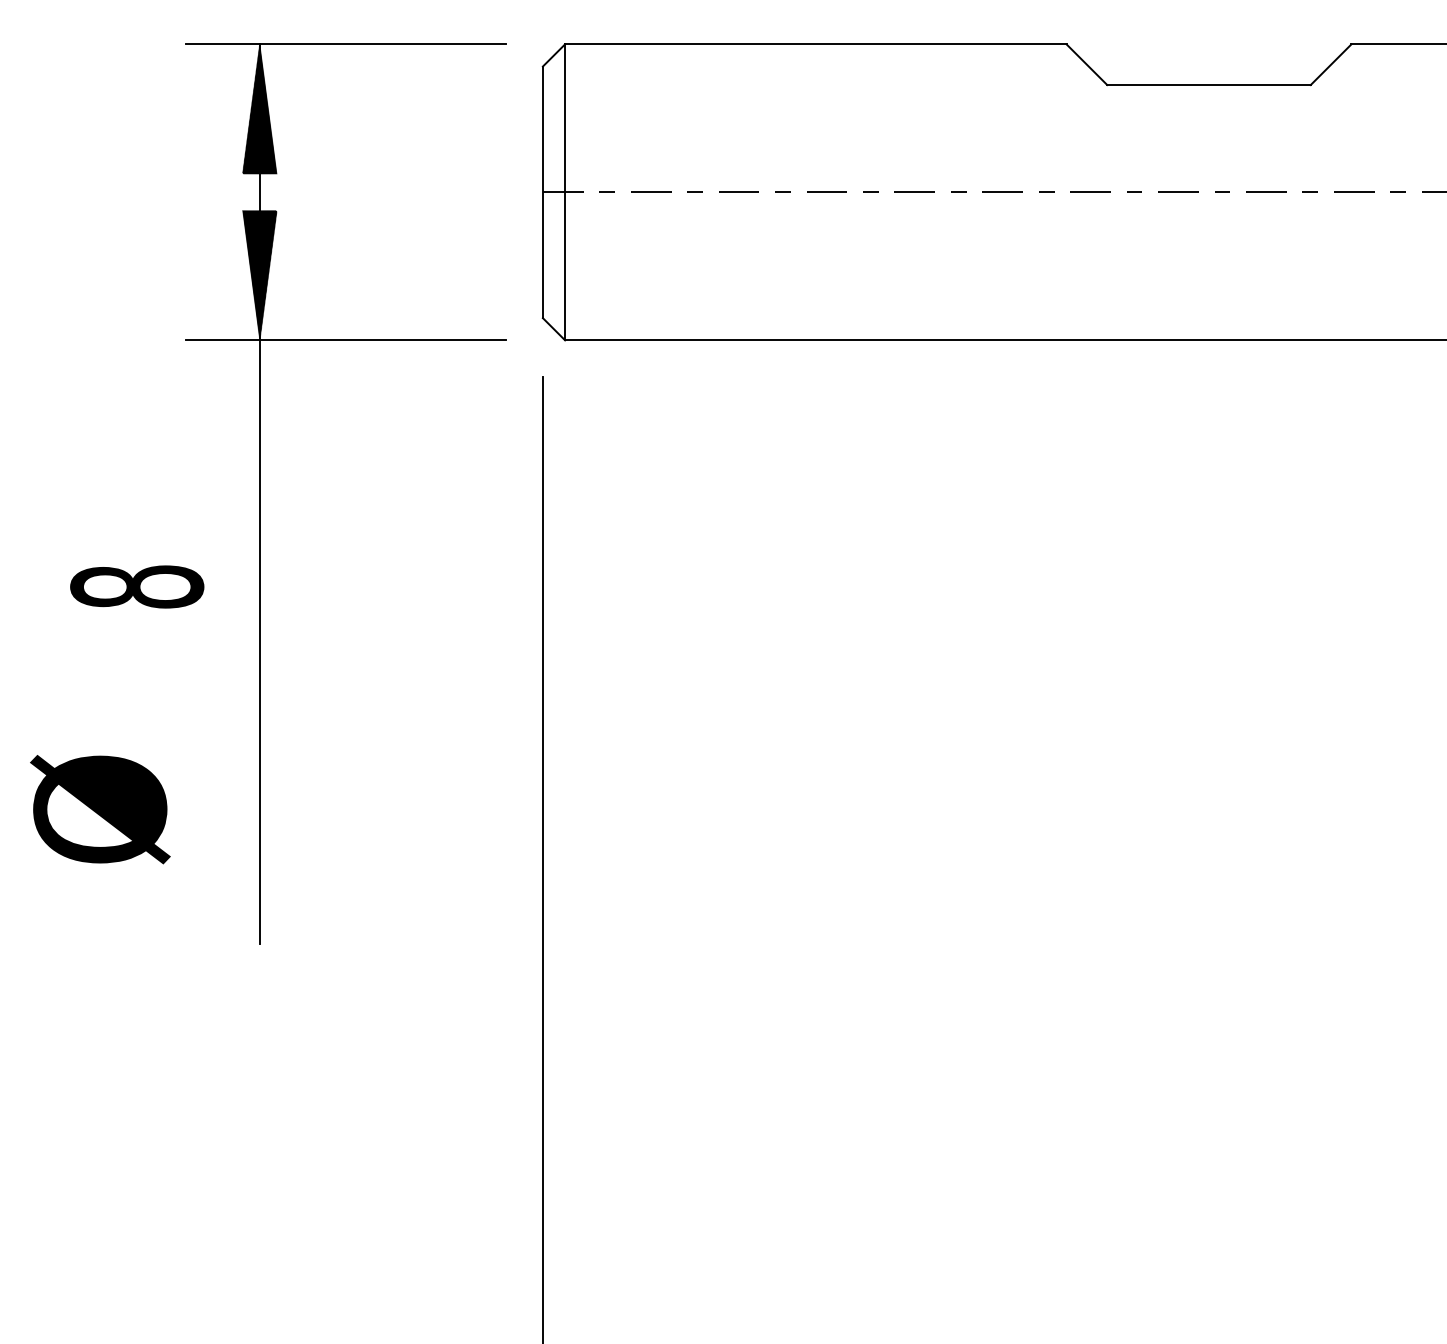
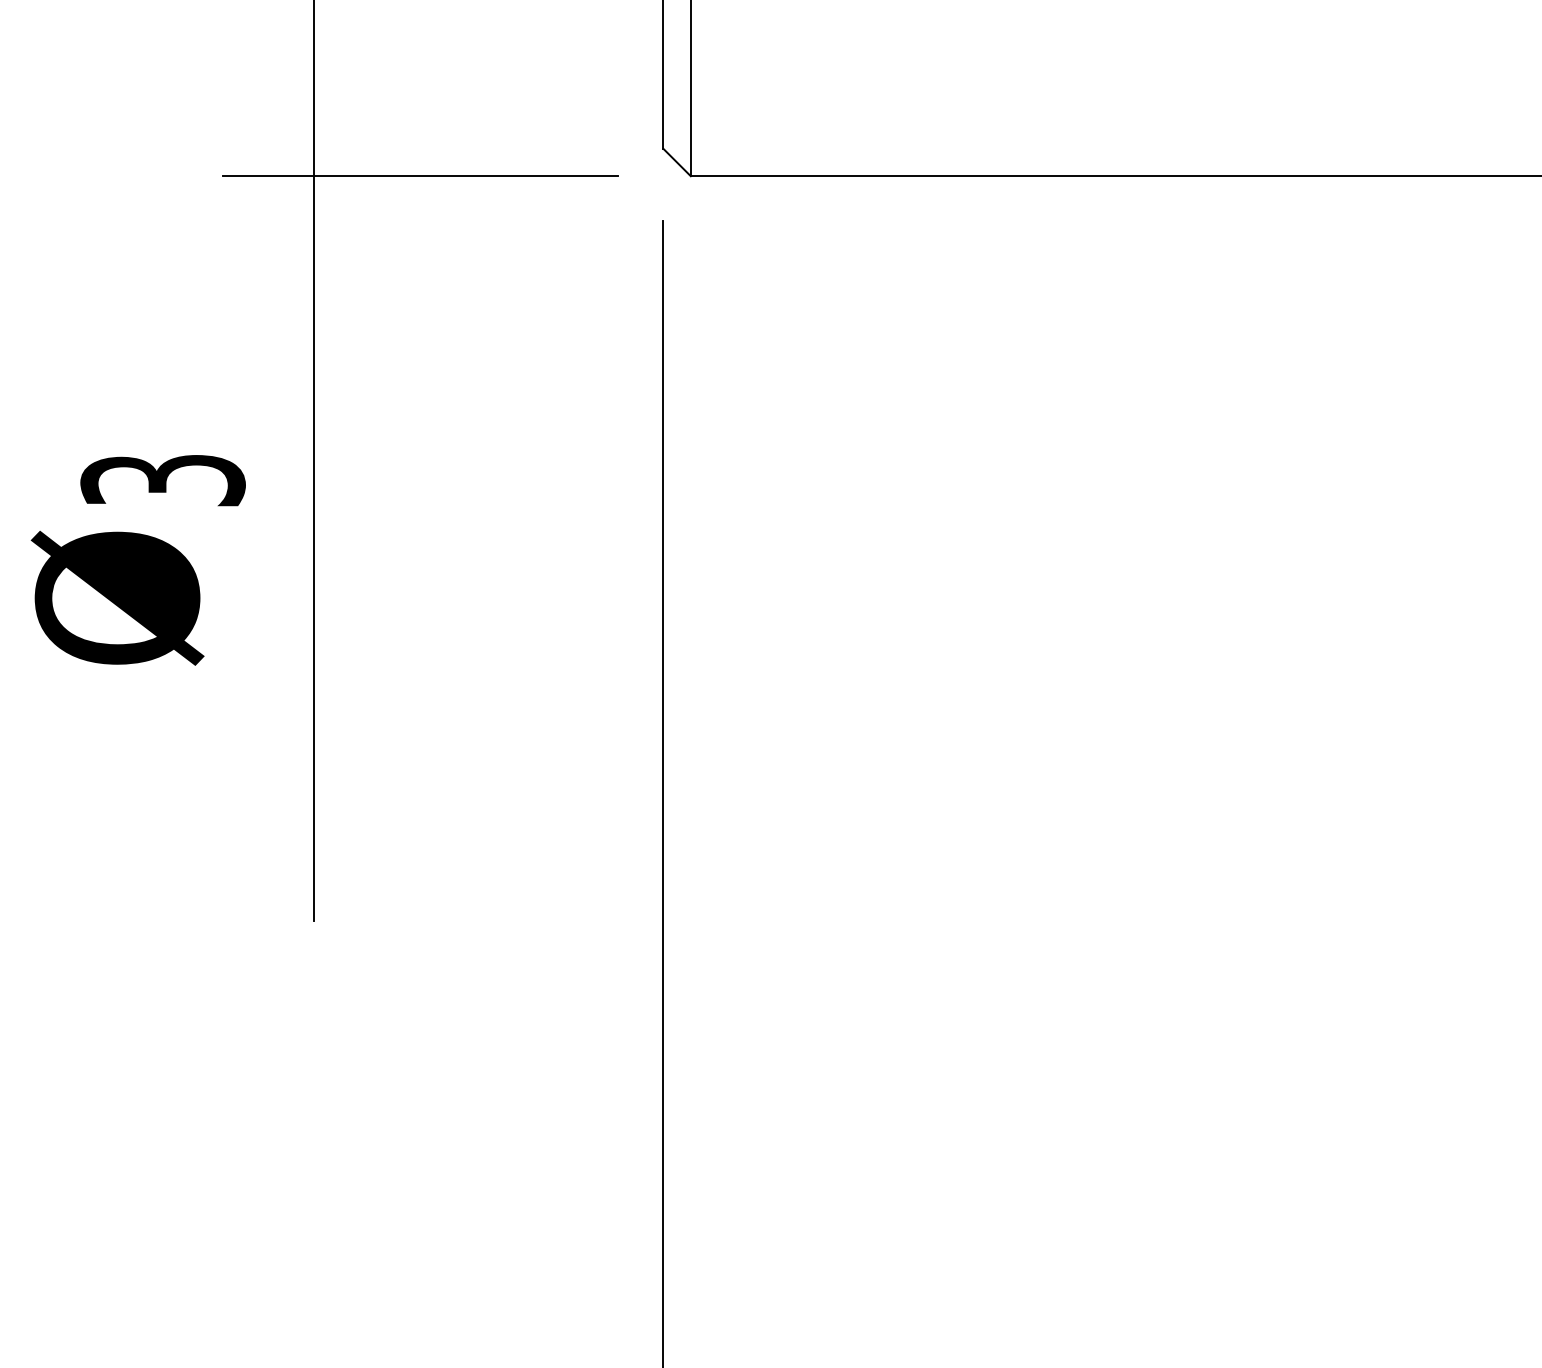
hatch: (259, 274) -> (313, 94), removed
text: (137, 586) -> (163, 479), 8 -> 3
text: (100, 809) -> (117, 598), moved

